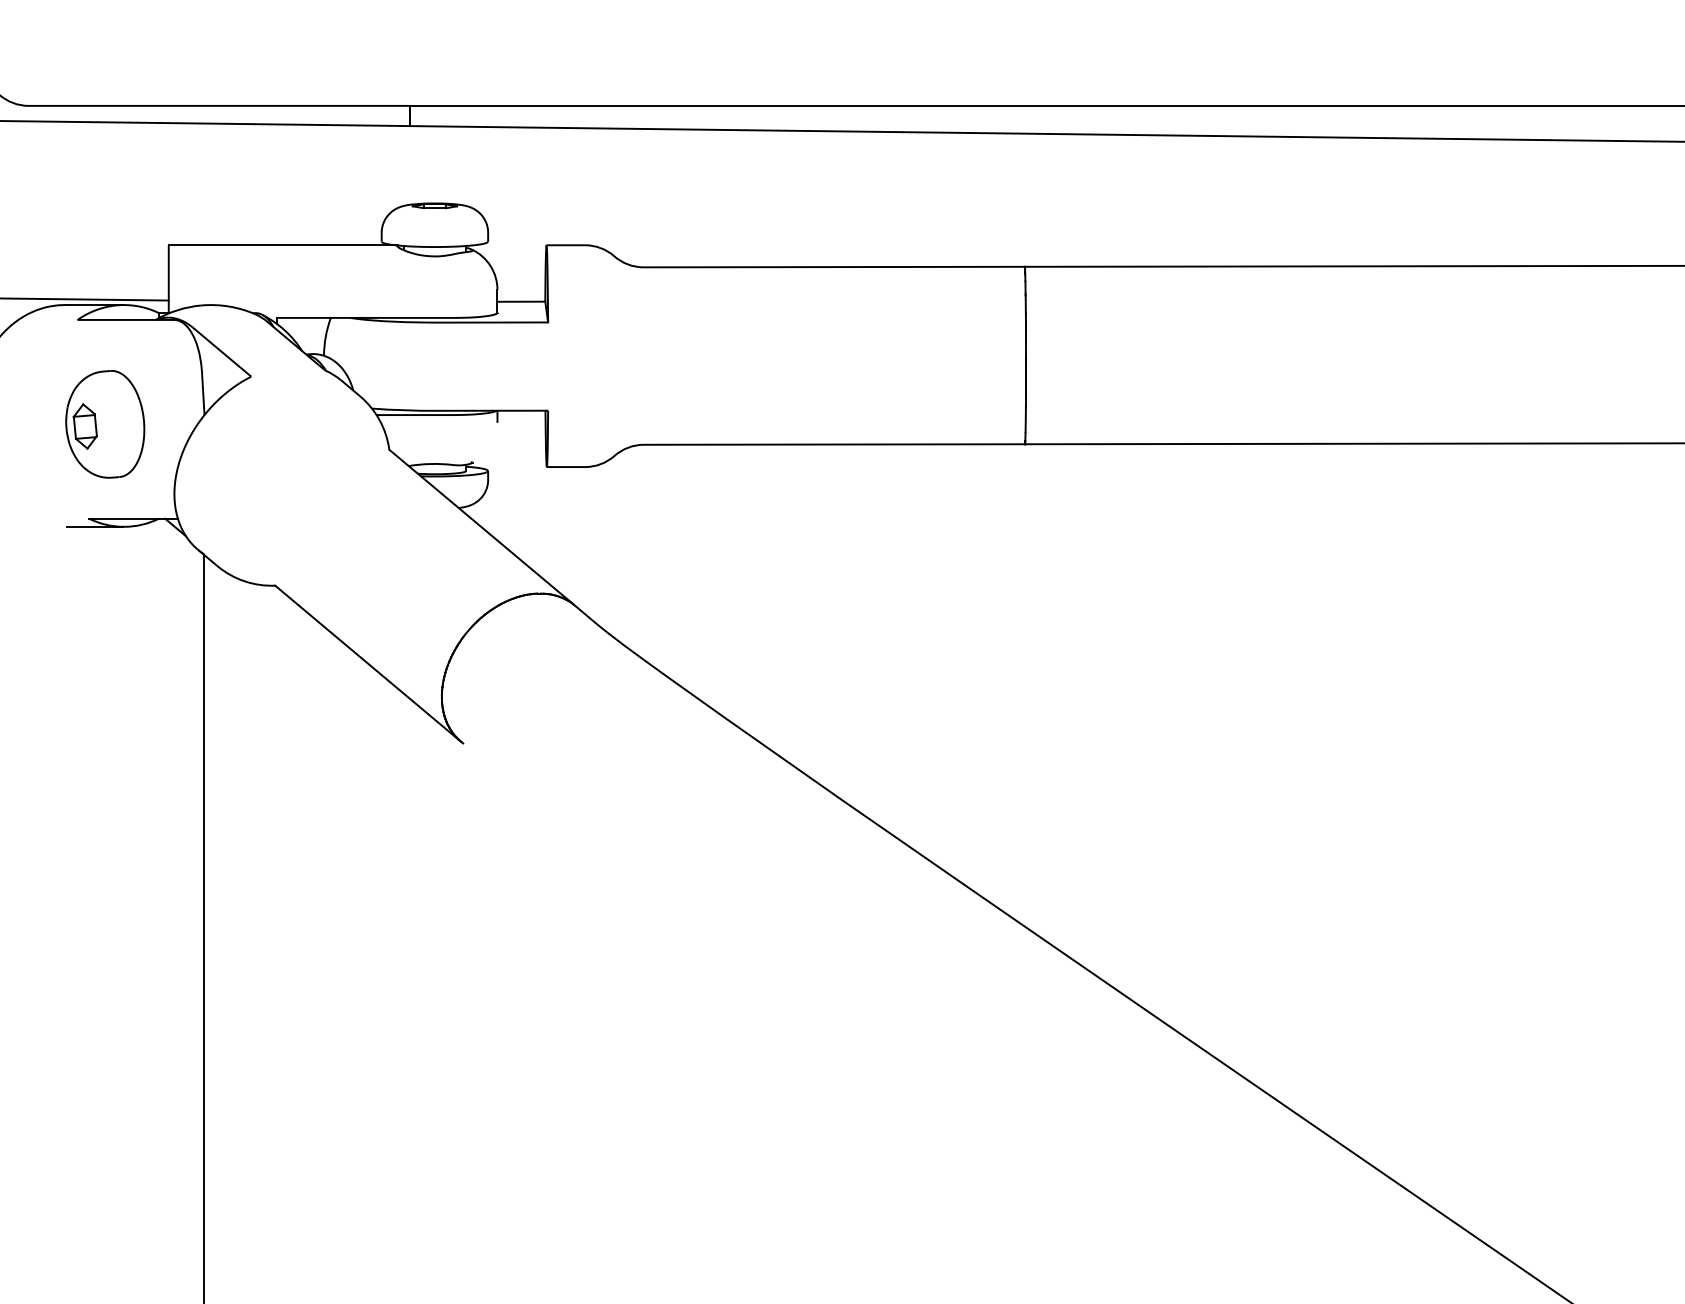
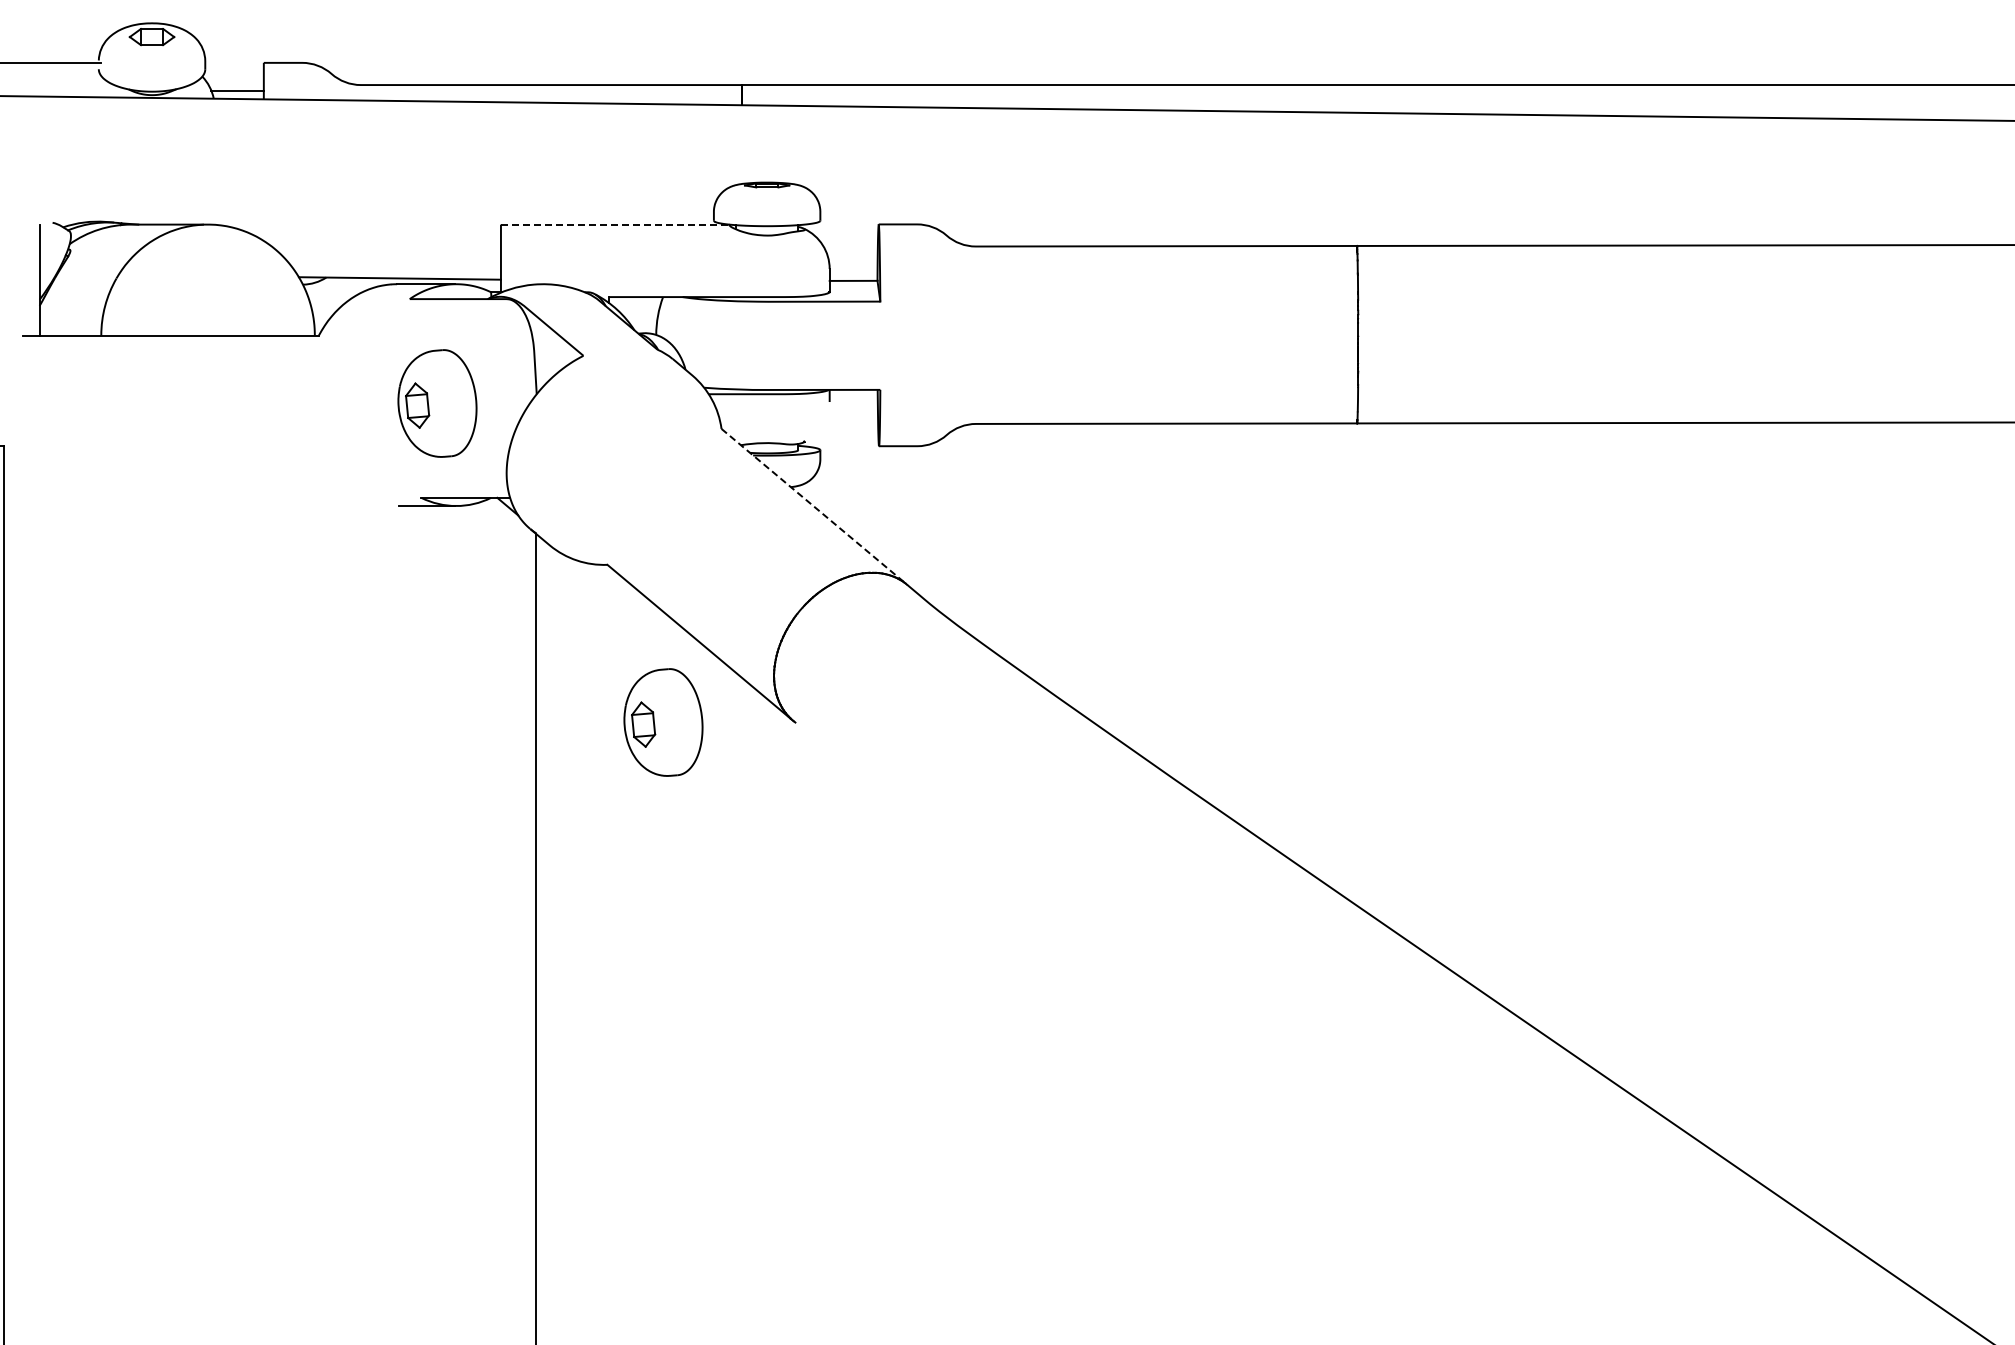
line: (283, 245) -> (615, 224), solid -> dashed
line: (481, 526) -> (813, 505), solid -> dashed
part: (331, 743) -> (663, 722), added

